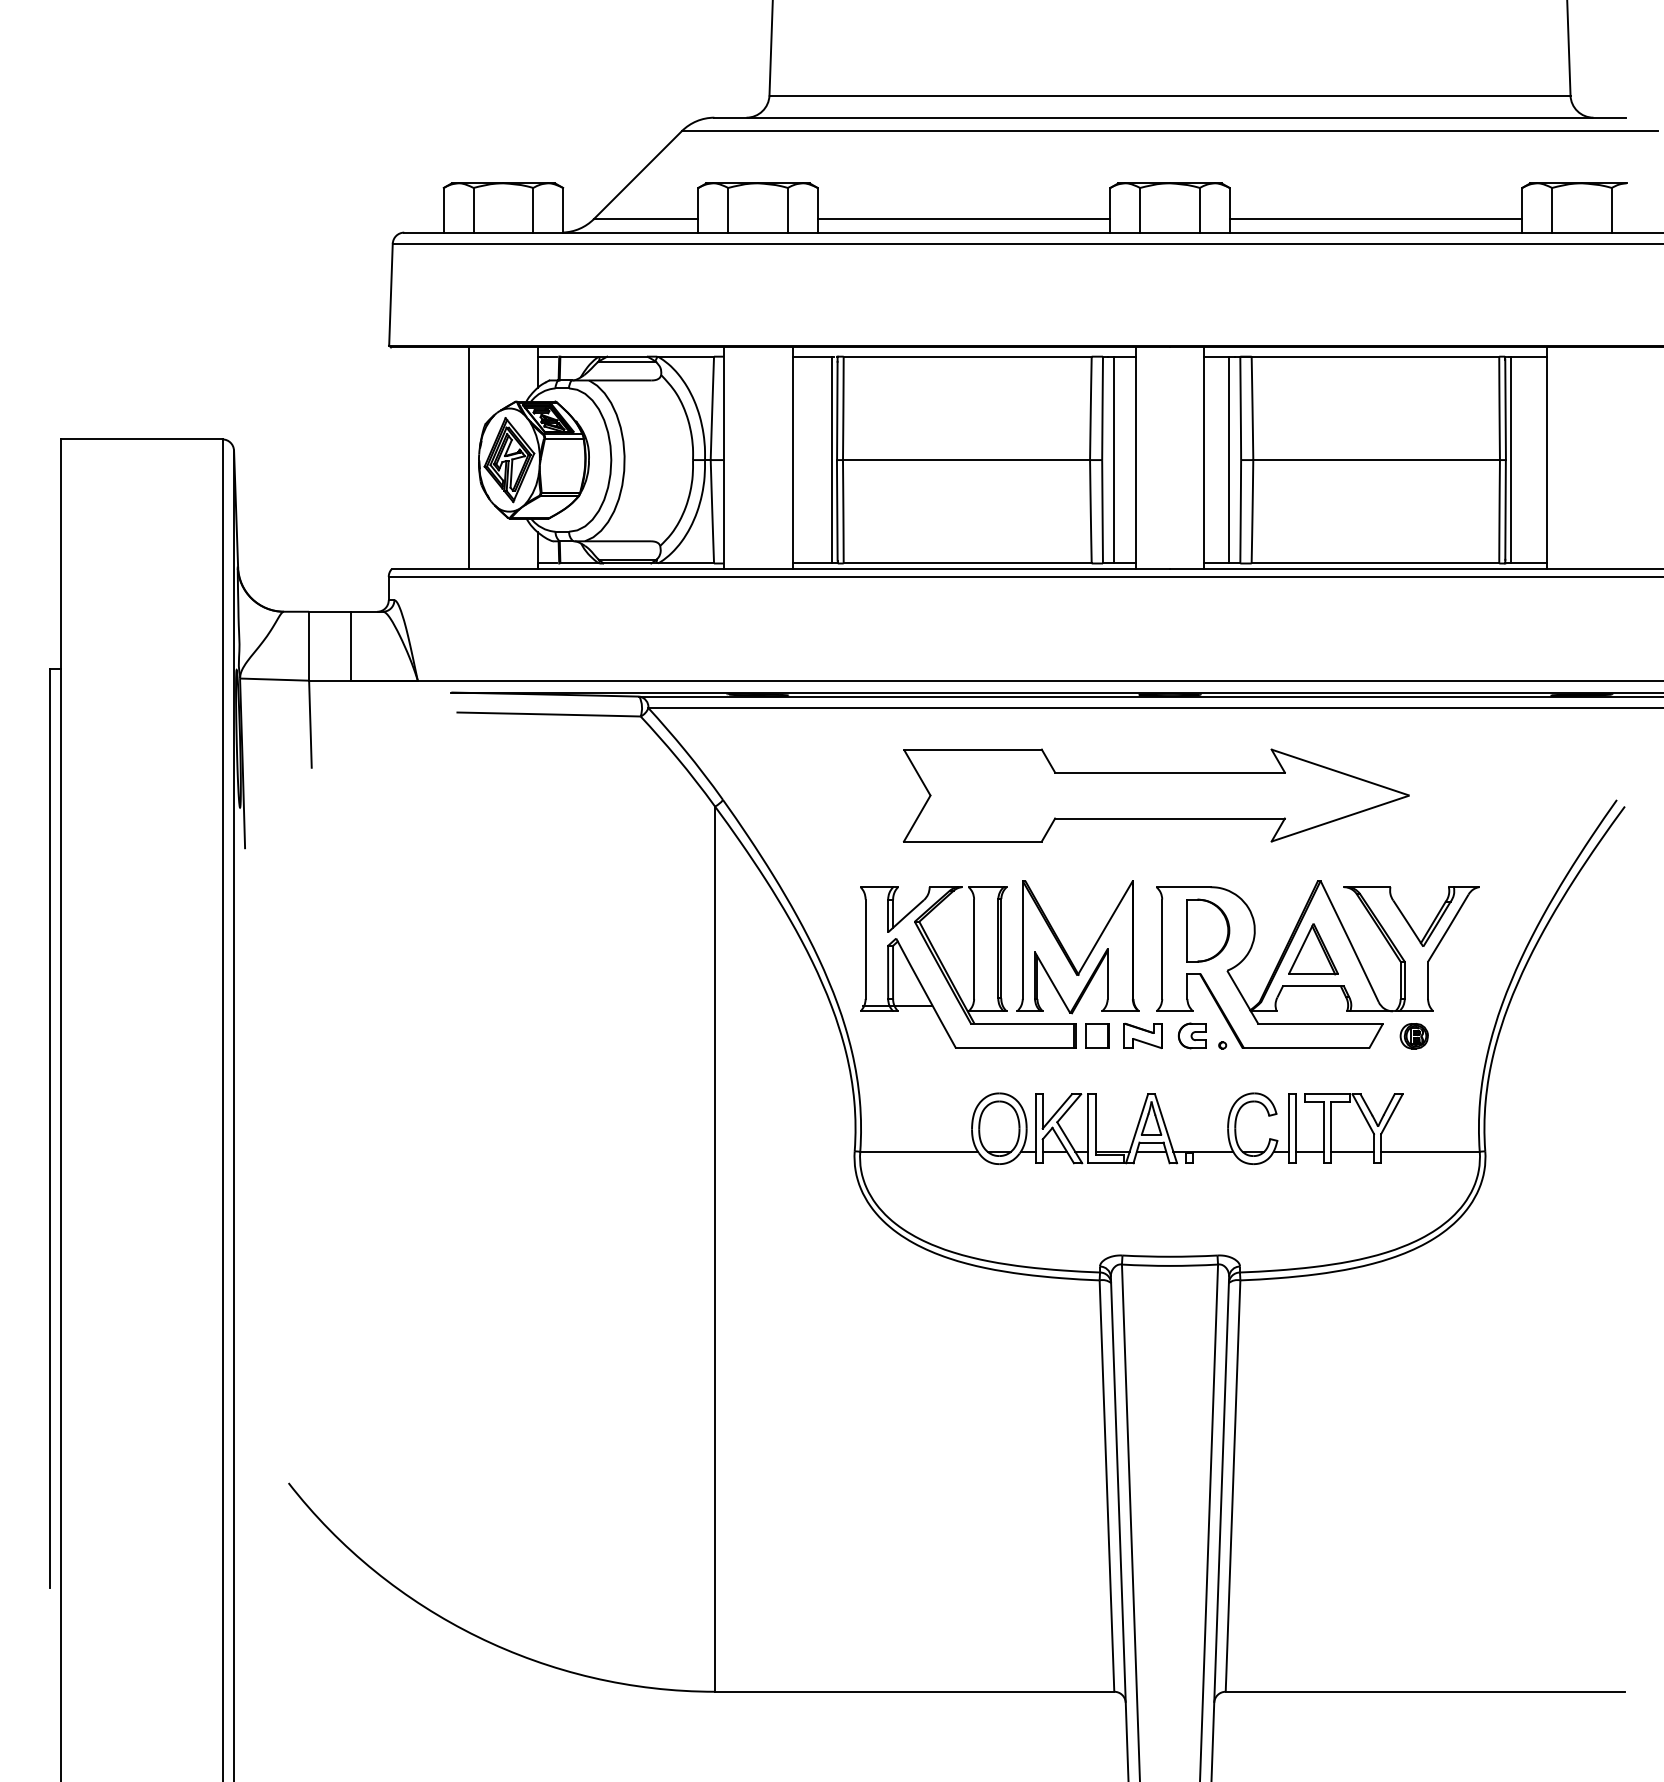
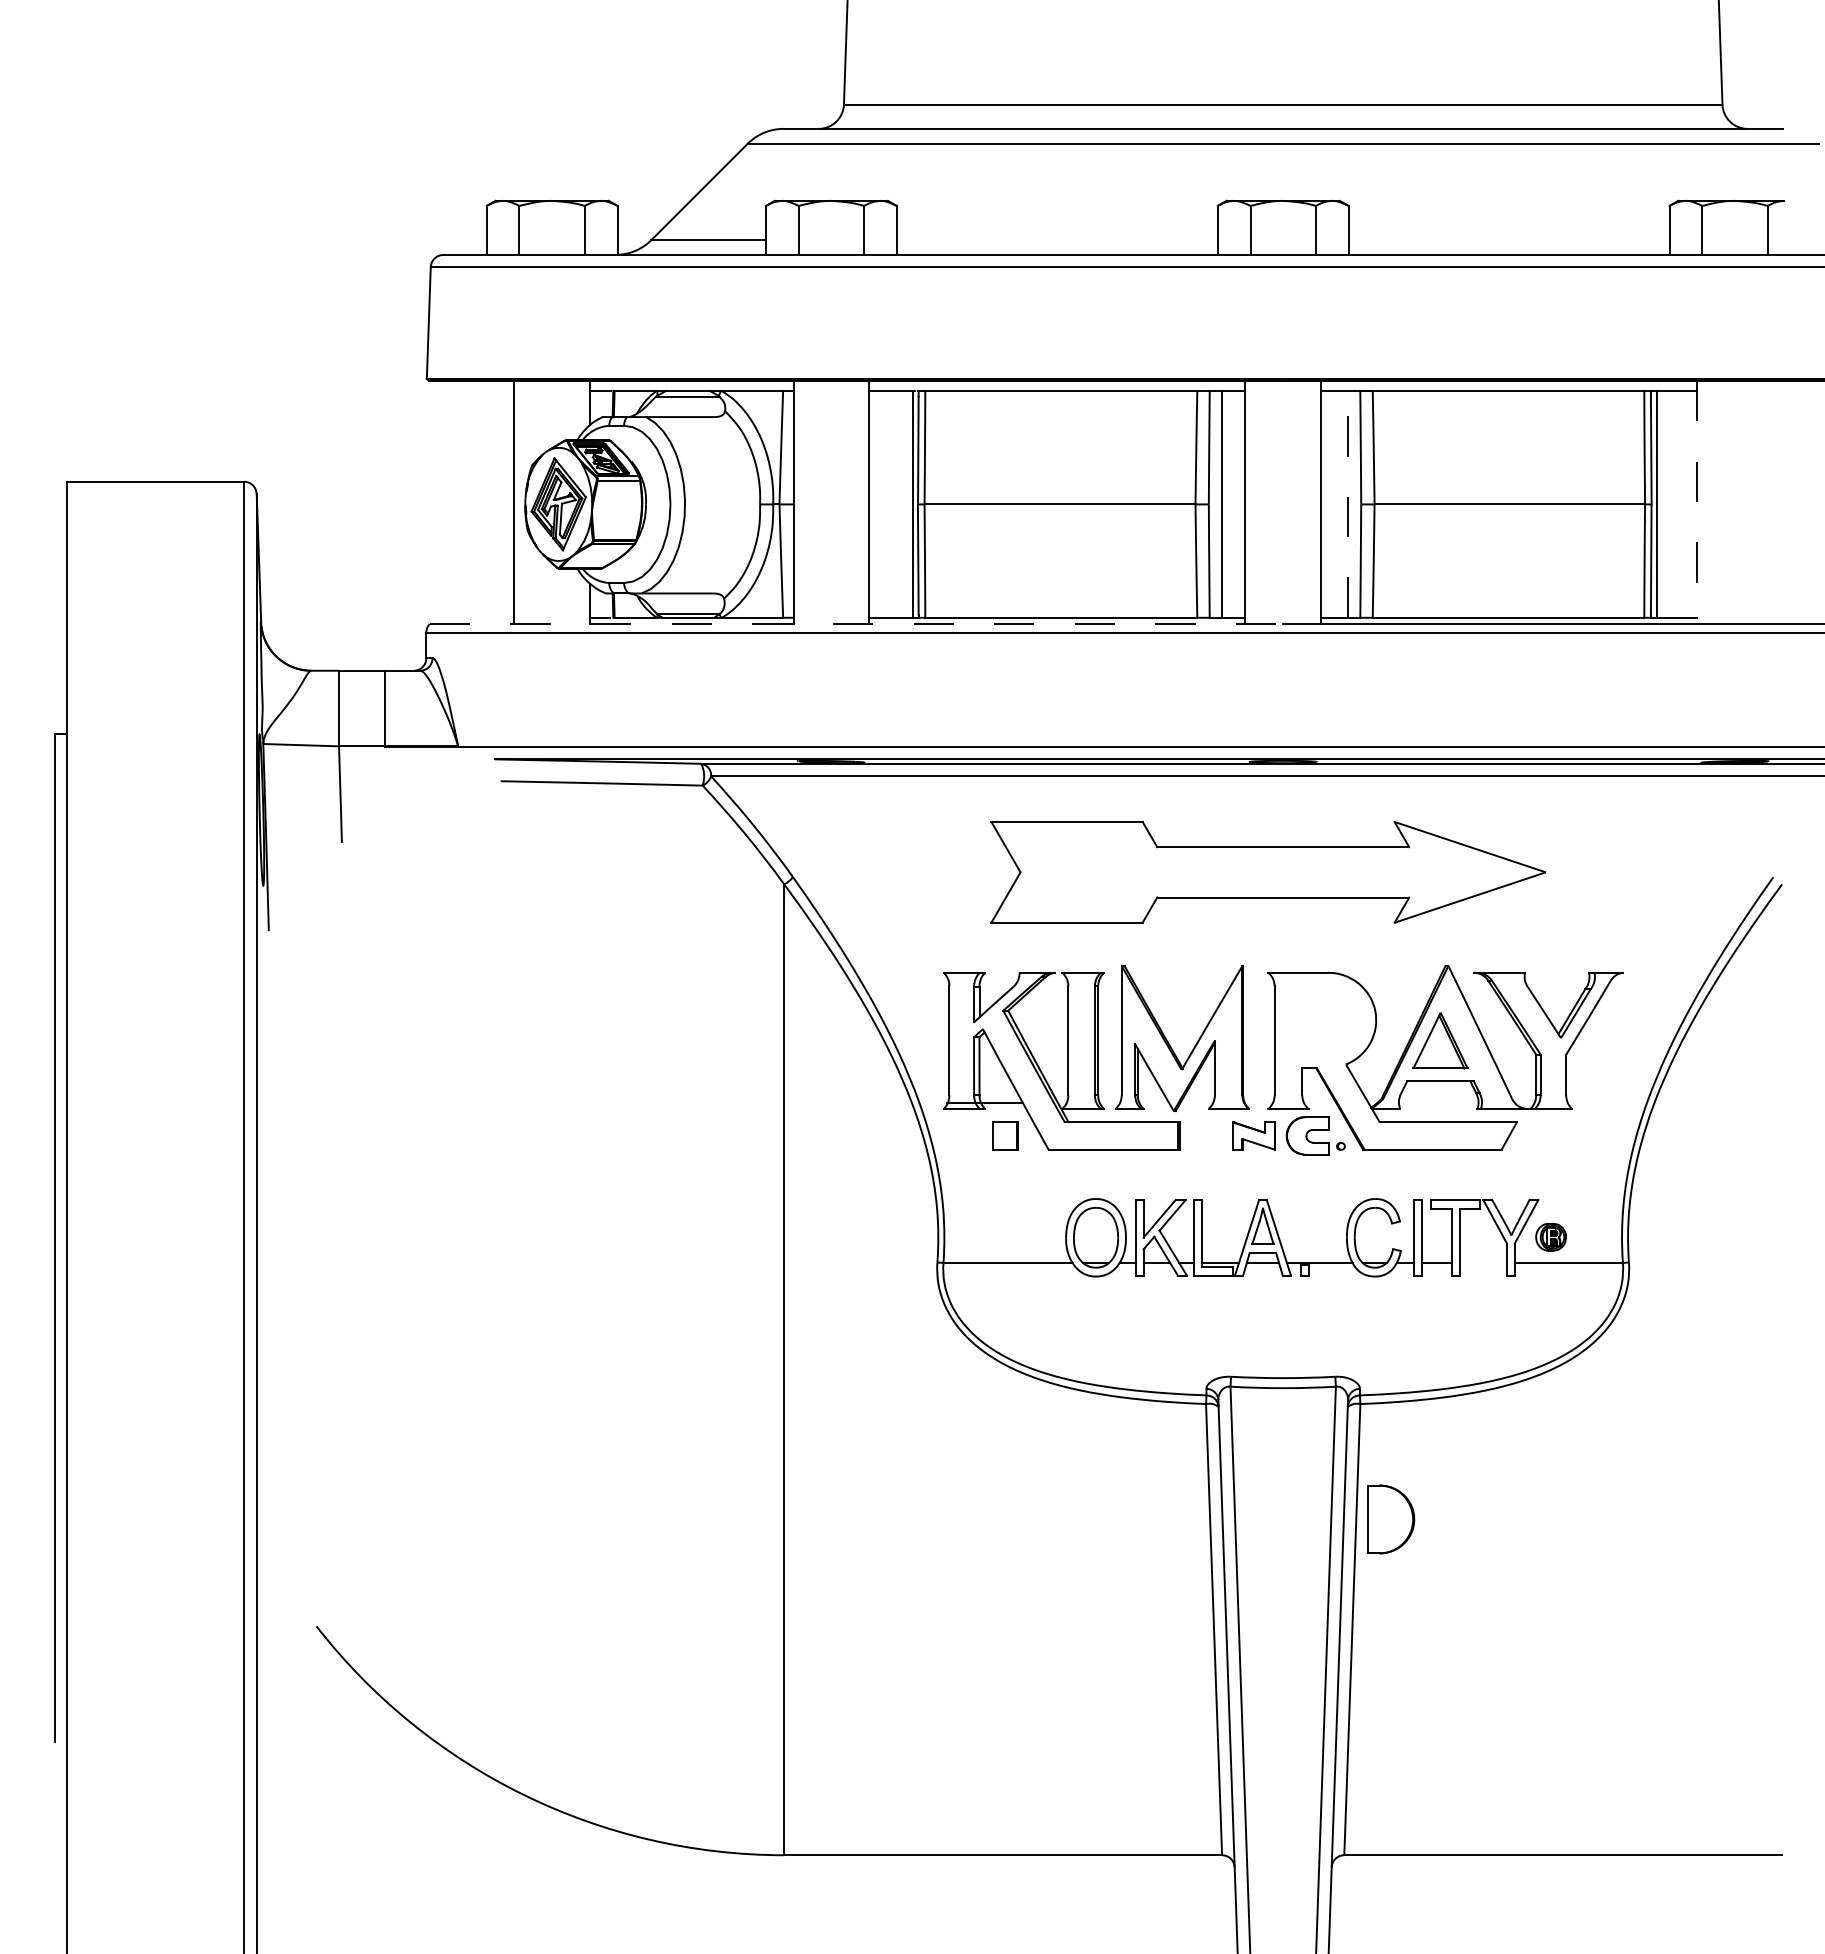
line: (963, 219) -> (1056, 240), removed
line: (1375, 219) -> (1508, 240), removed
line: (1547, 458) -> (1697, 502), solid -> dashed
line: (1229, 459) -> (1348, 503), solid -> dashed
line: (780, 569) -> (856, 624), solid -> dashed
part: (1208, 930) -> (1391, 1519), moved
part: (1097, 1035) -> (1005, 1135), moved
part: (1192, 1035) -> (1307, 1135), size x1.4
part: (1413, 1035) -> (1550, 1236), moved
line: (1351, 1151) -> (1482, 1262), removed

